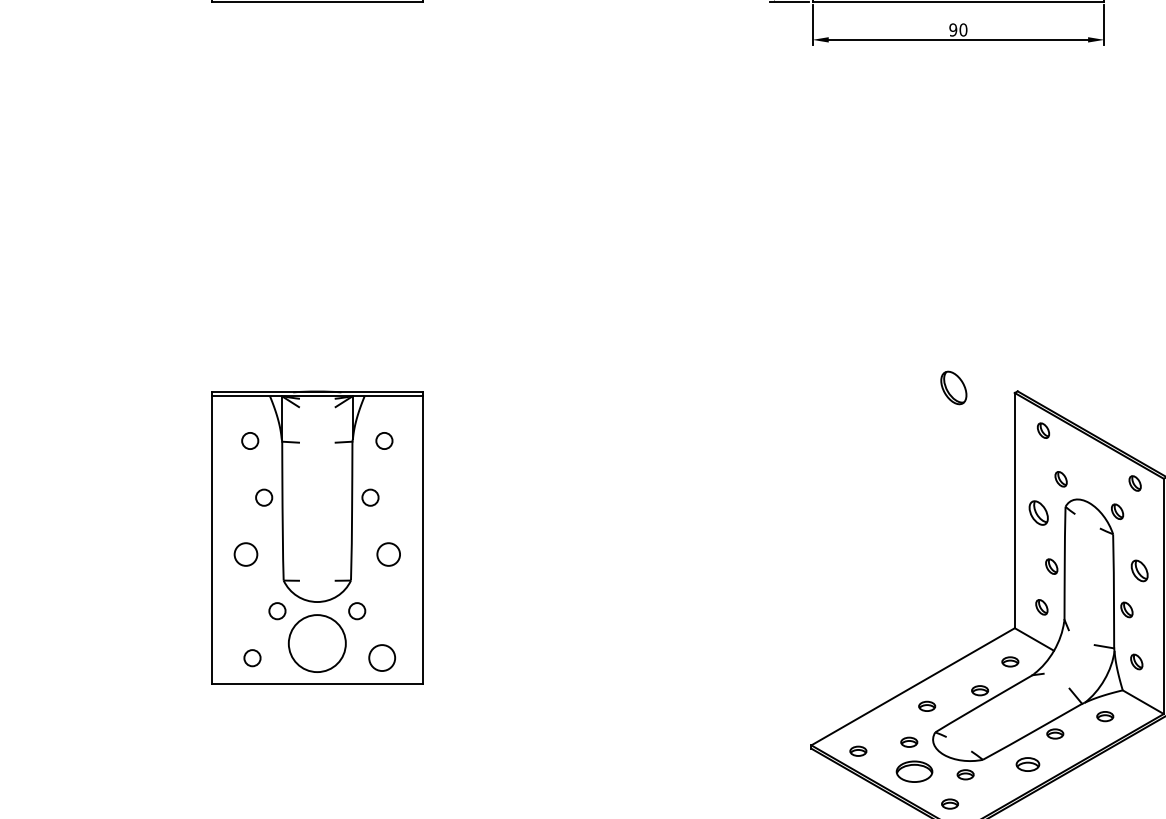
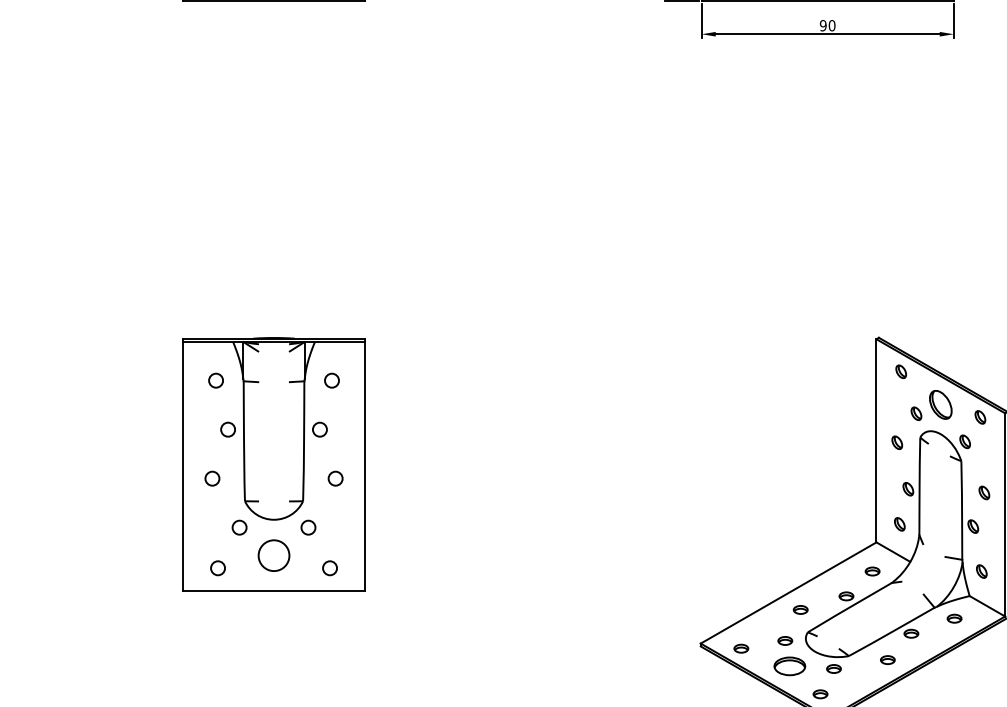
part: (953, 387) -> (940, 404), moved
part: (1039, 512) -> (897, 442), size x0.62
circle: (246, 554) -> (212, 478), size x0.71
circle: (388, 554) -> (335, 478), size x0.71
part: (1139, 570) -> (984, 492), size x0.71
circle: (316, 643) -> (273, 555), size x0.62
circle: (381, 658) -> (329, 568), size x0.62
part: (1027, 763) -> (887, 659), size x0.71

